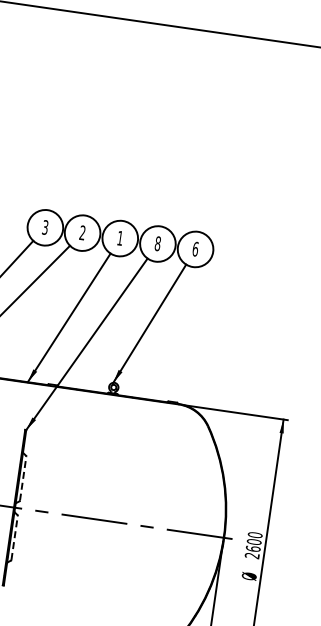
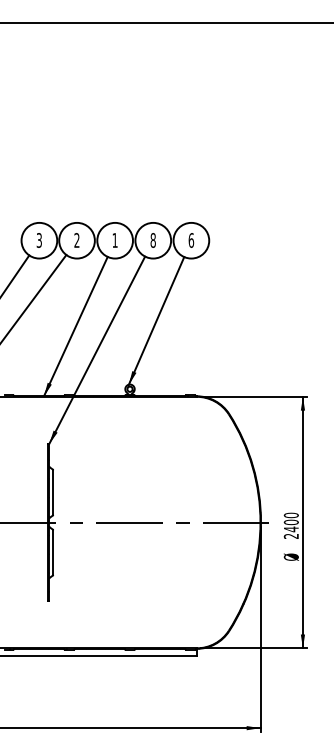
line: (23, 478) -> (53, 492), dashed -> solid
line: (14, 537) -> (53, 552), dashed -> solid
text: (252, 548) -> (290, 529), 2600 -> 2400

